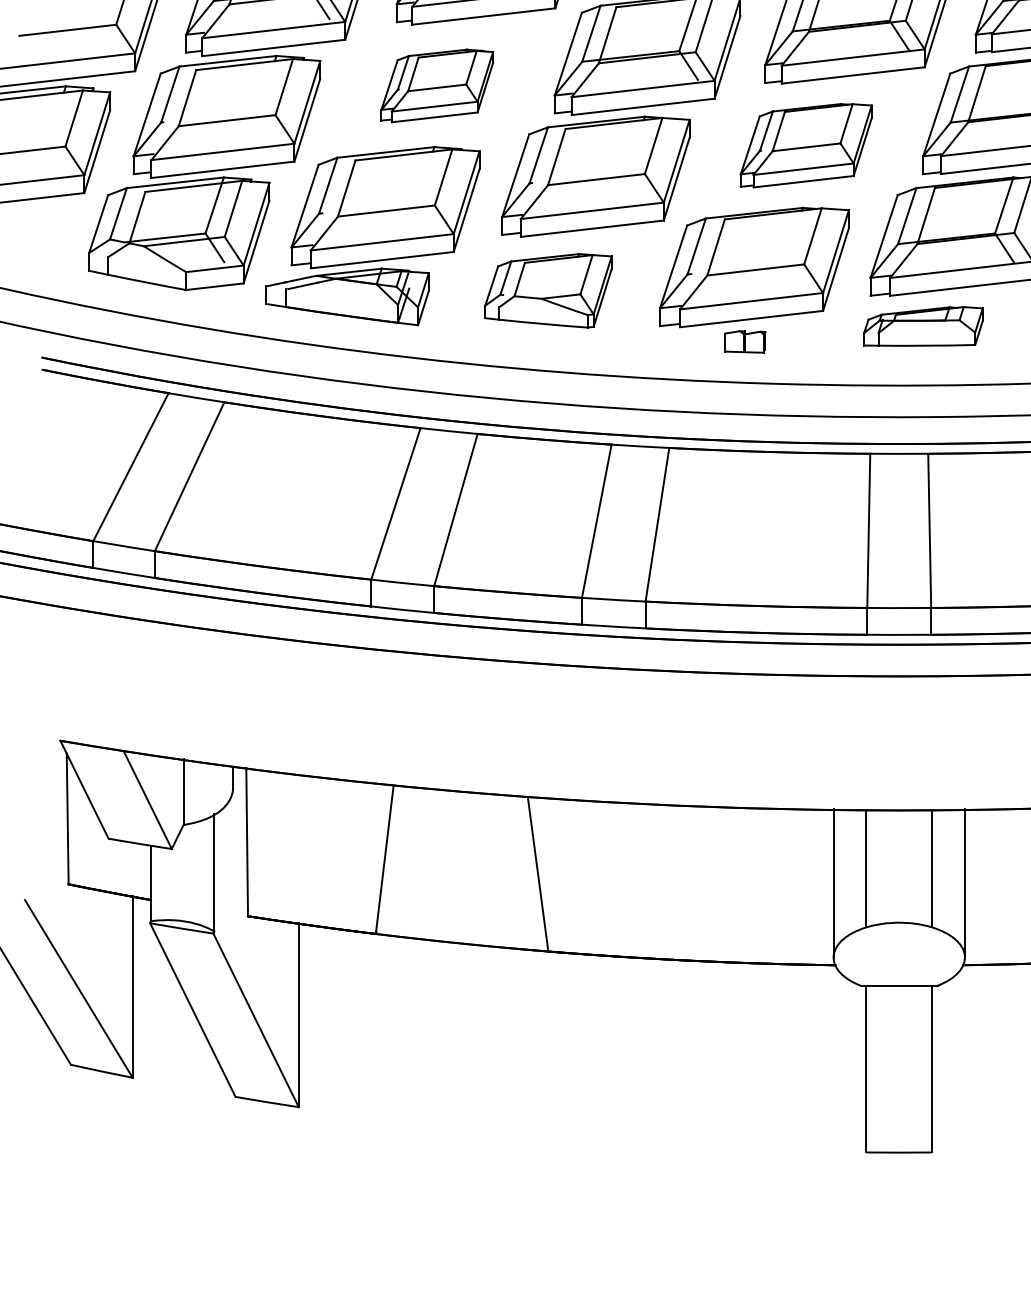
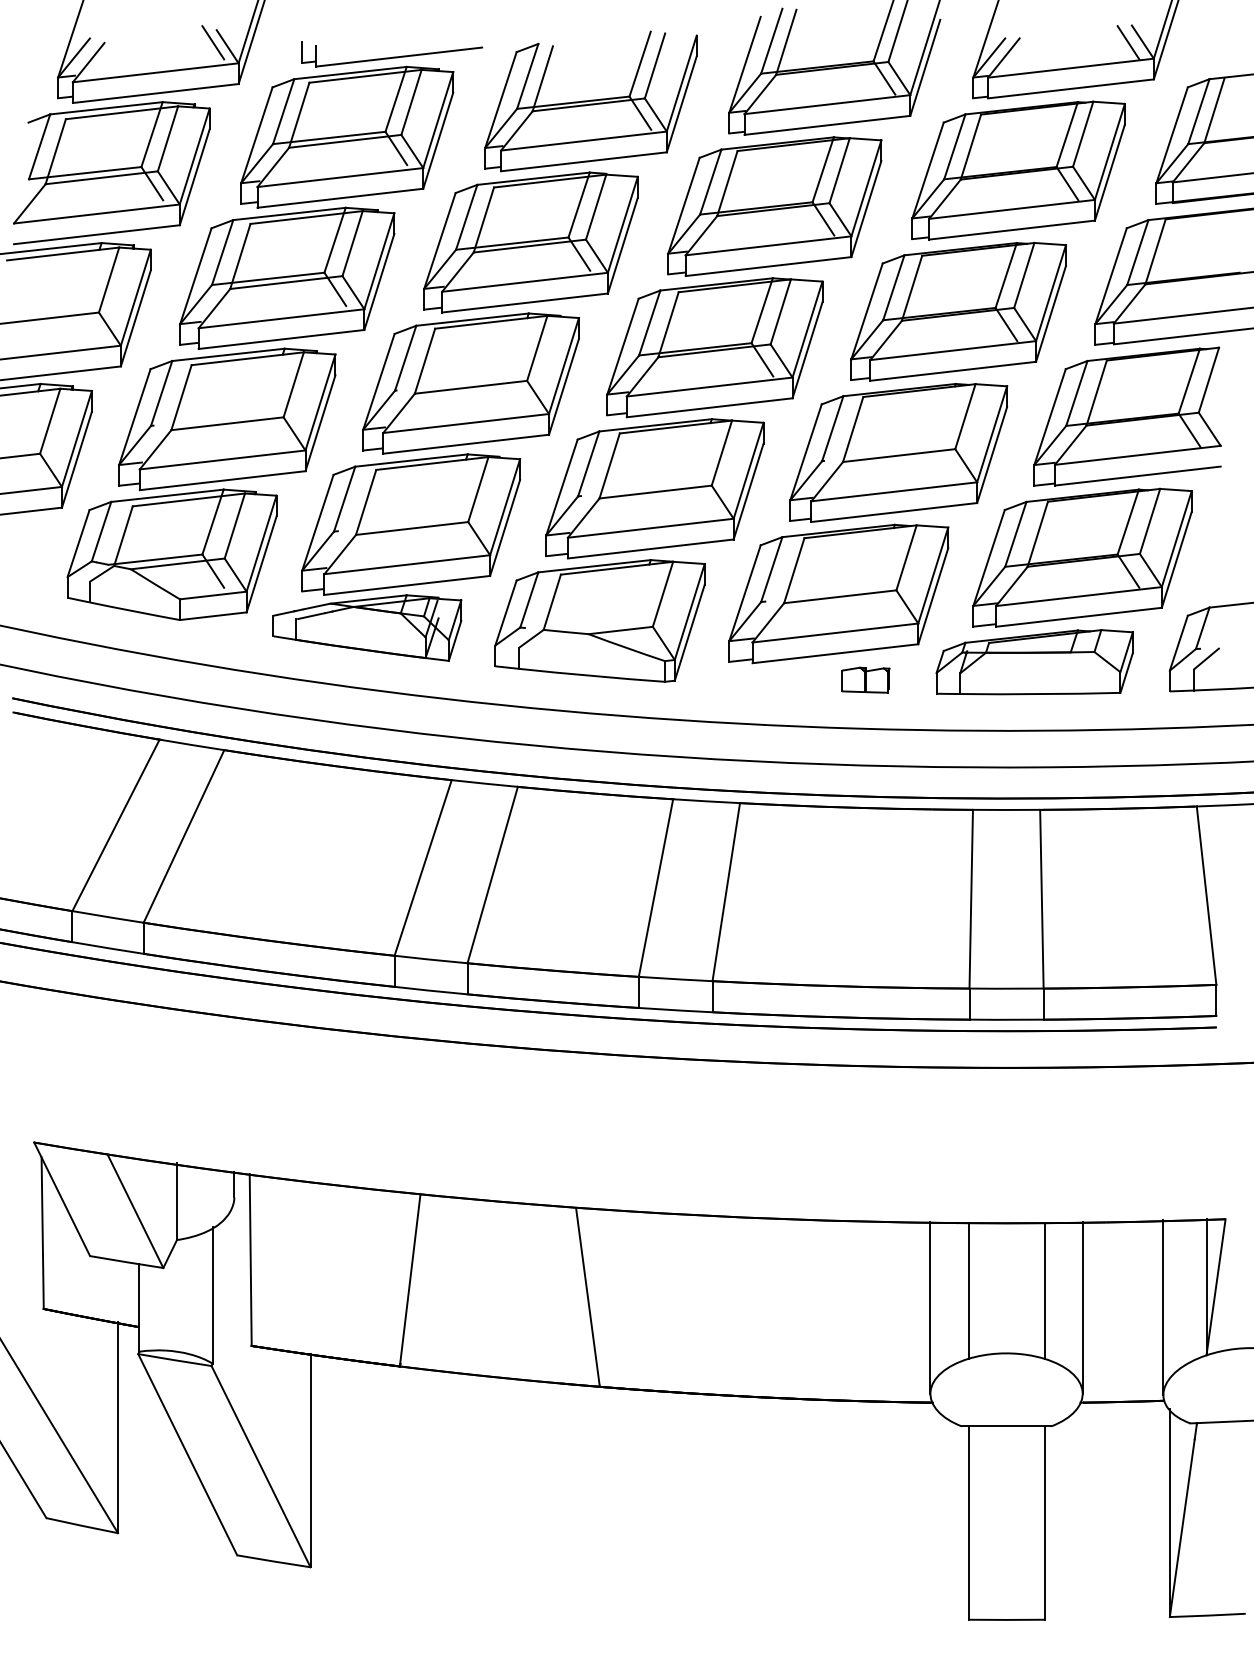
part: (436, 85) -> (470, 383), size x1.67
part: (806, 145) -> (898, 452), size x1.43
part: (548, 290) -> (599, 620), size x1.43
part: (923, 326) -> (1034, 662), size x1.43
part: (744, 341) -> (865, 679), moved

